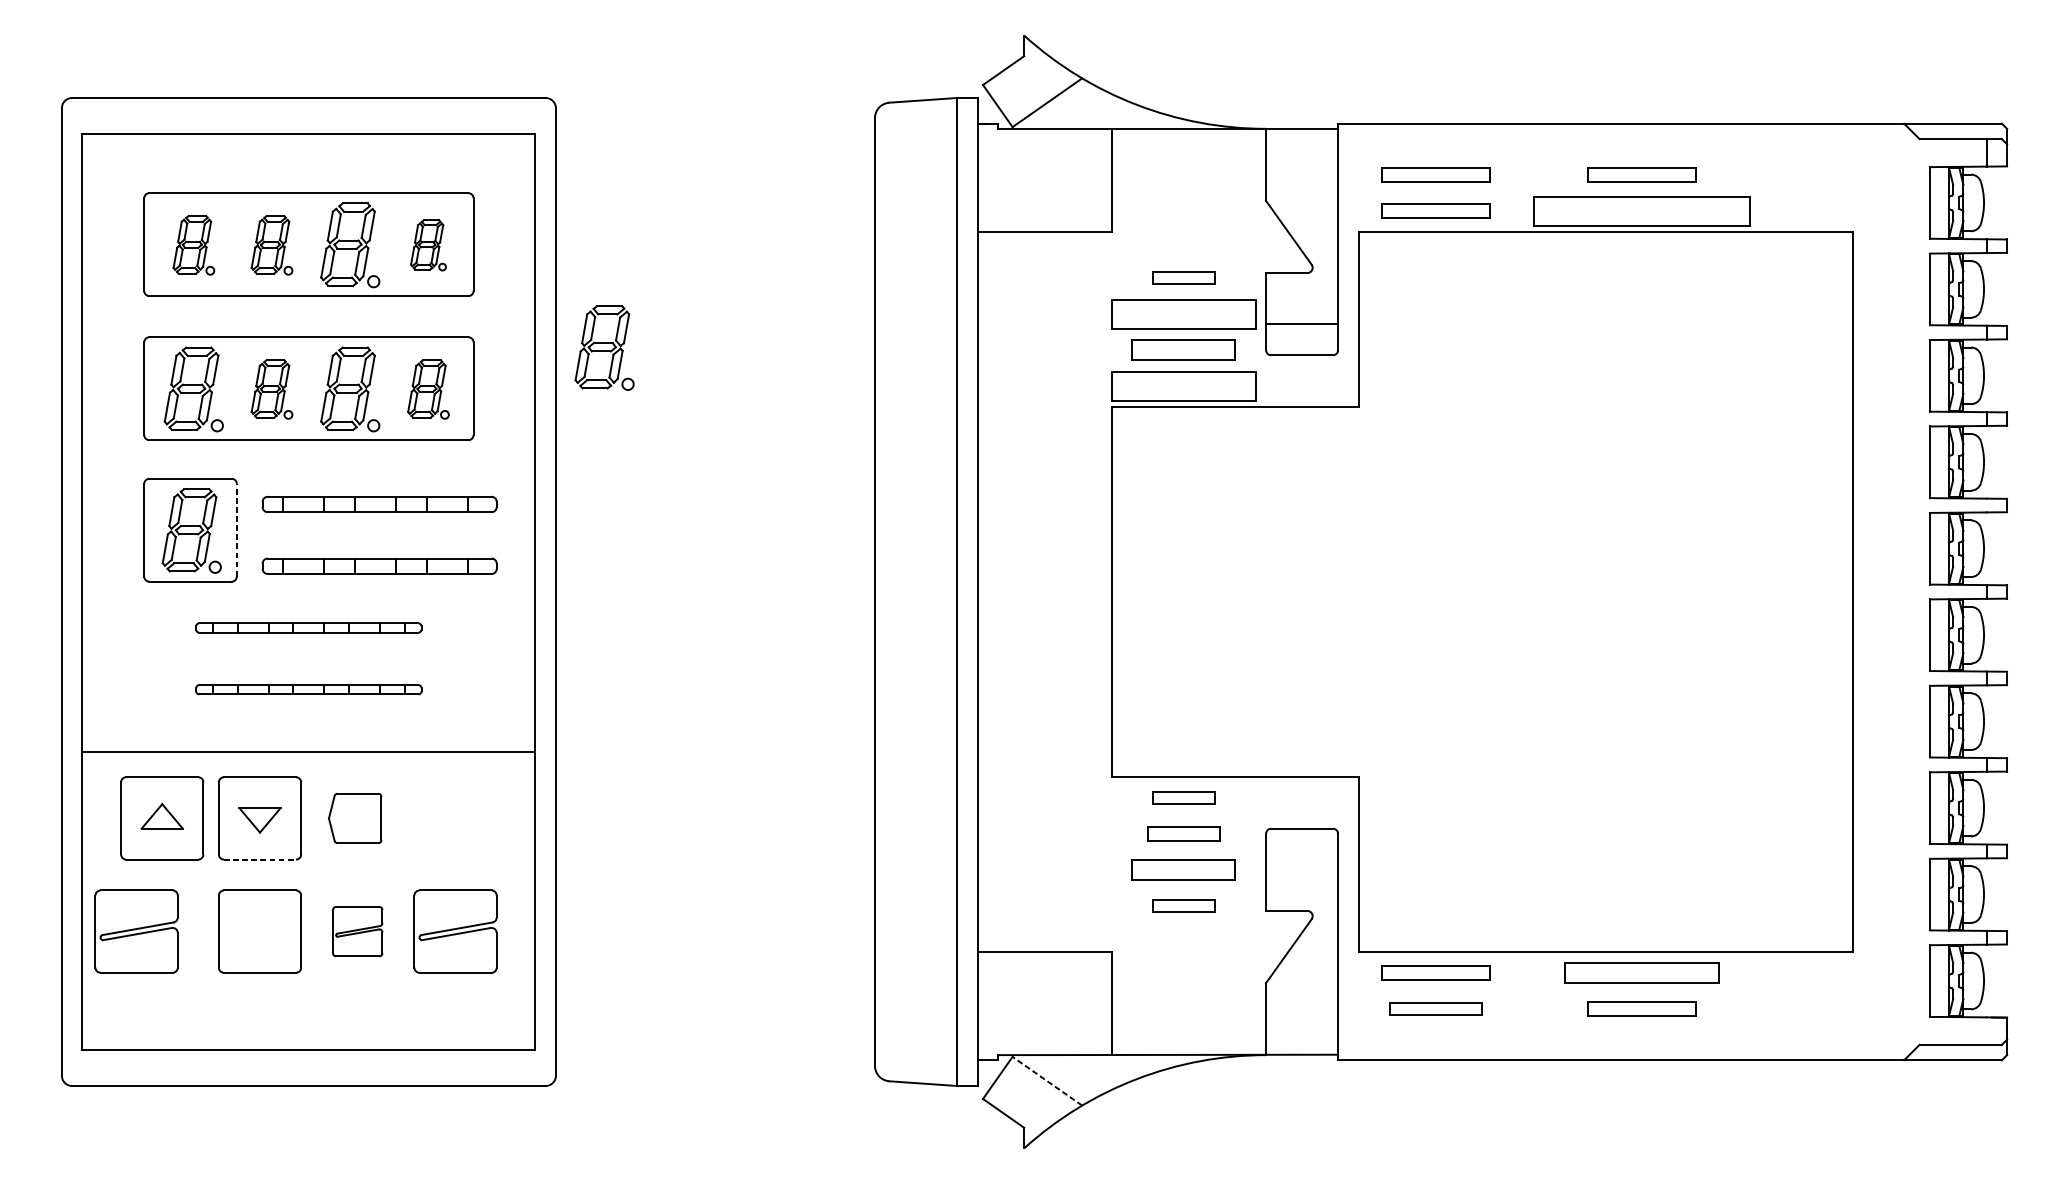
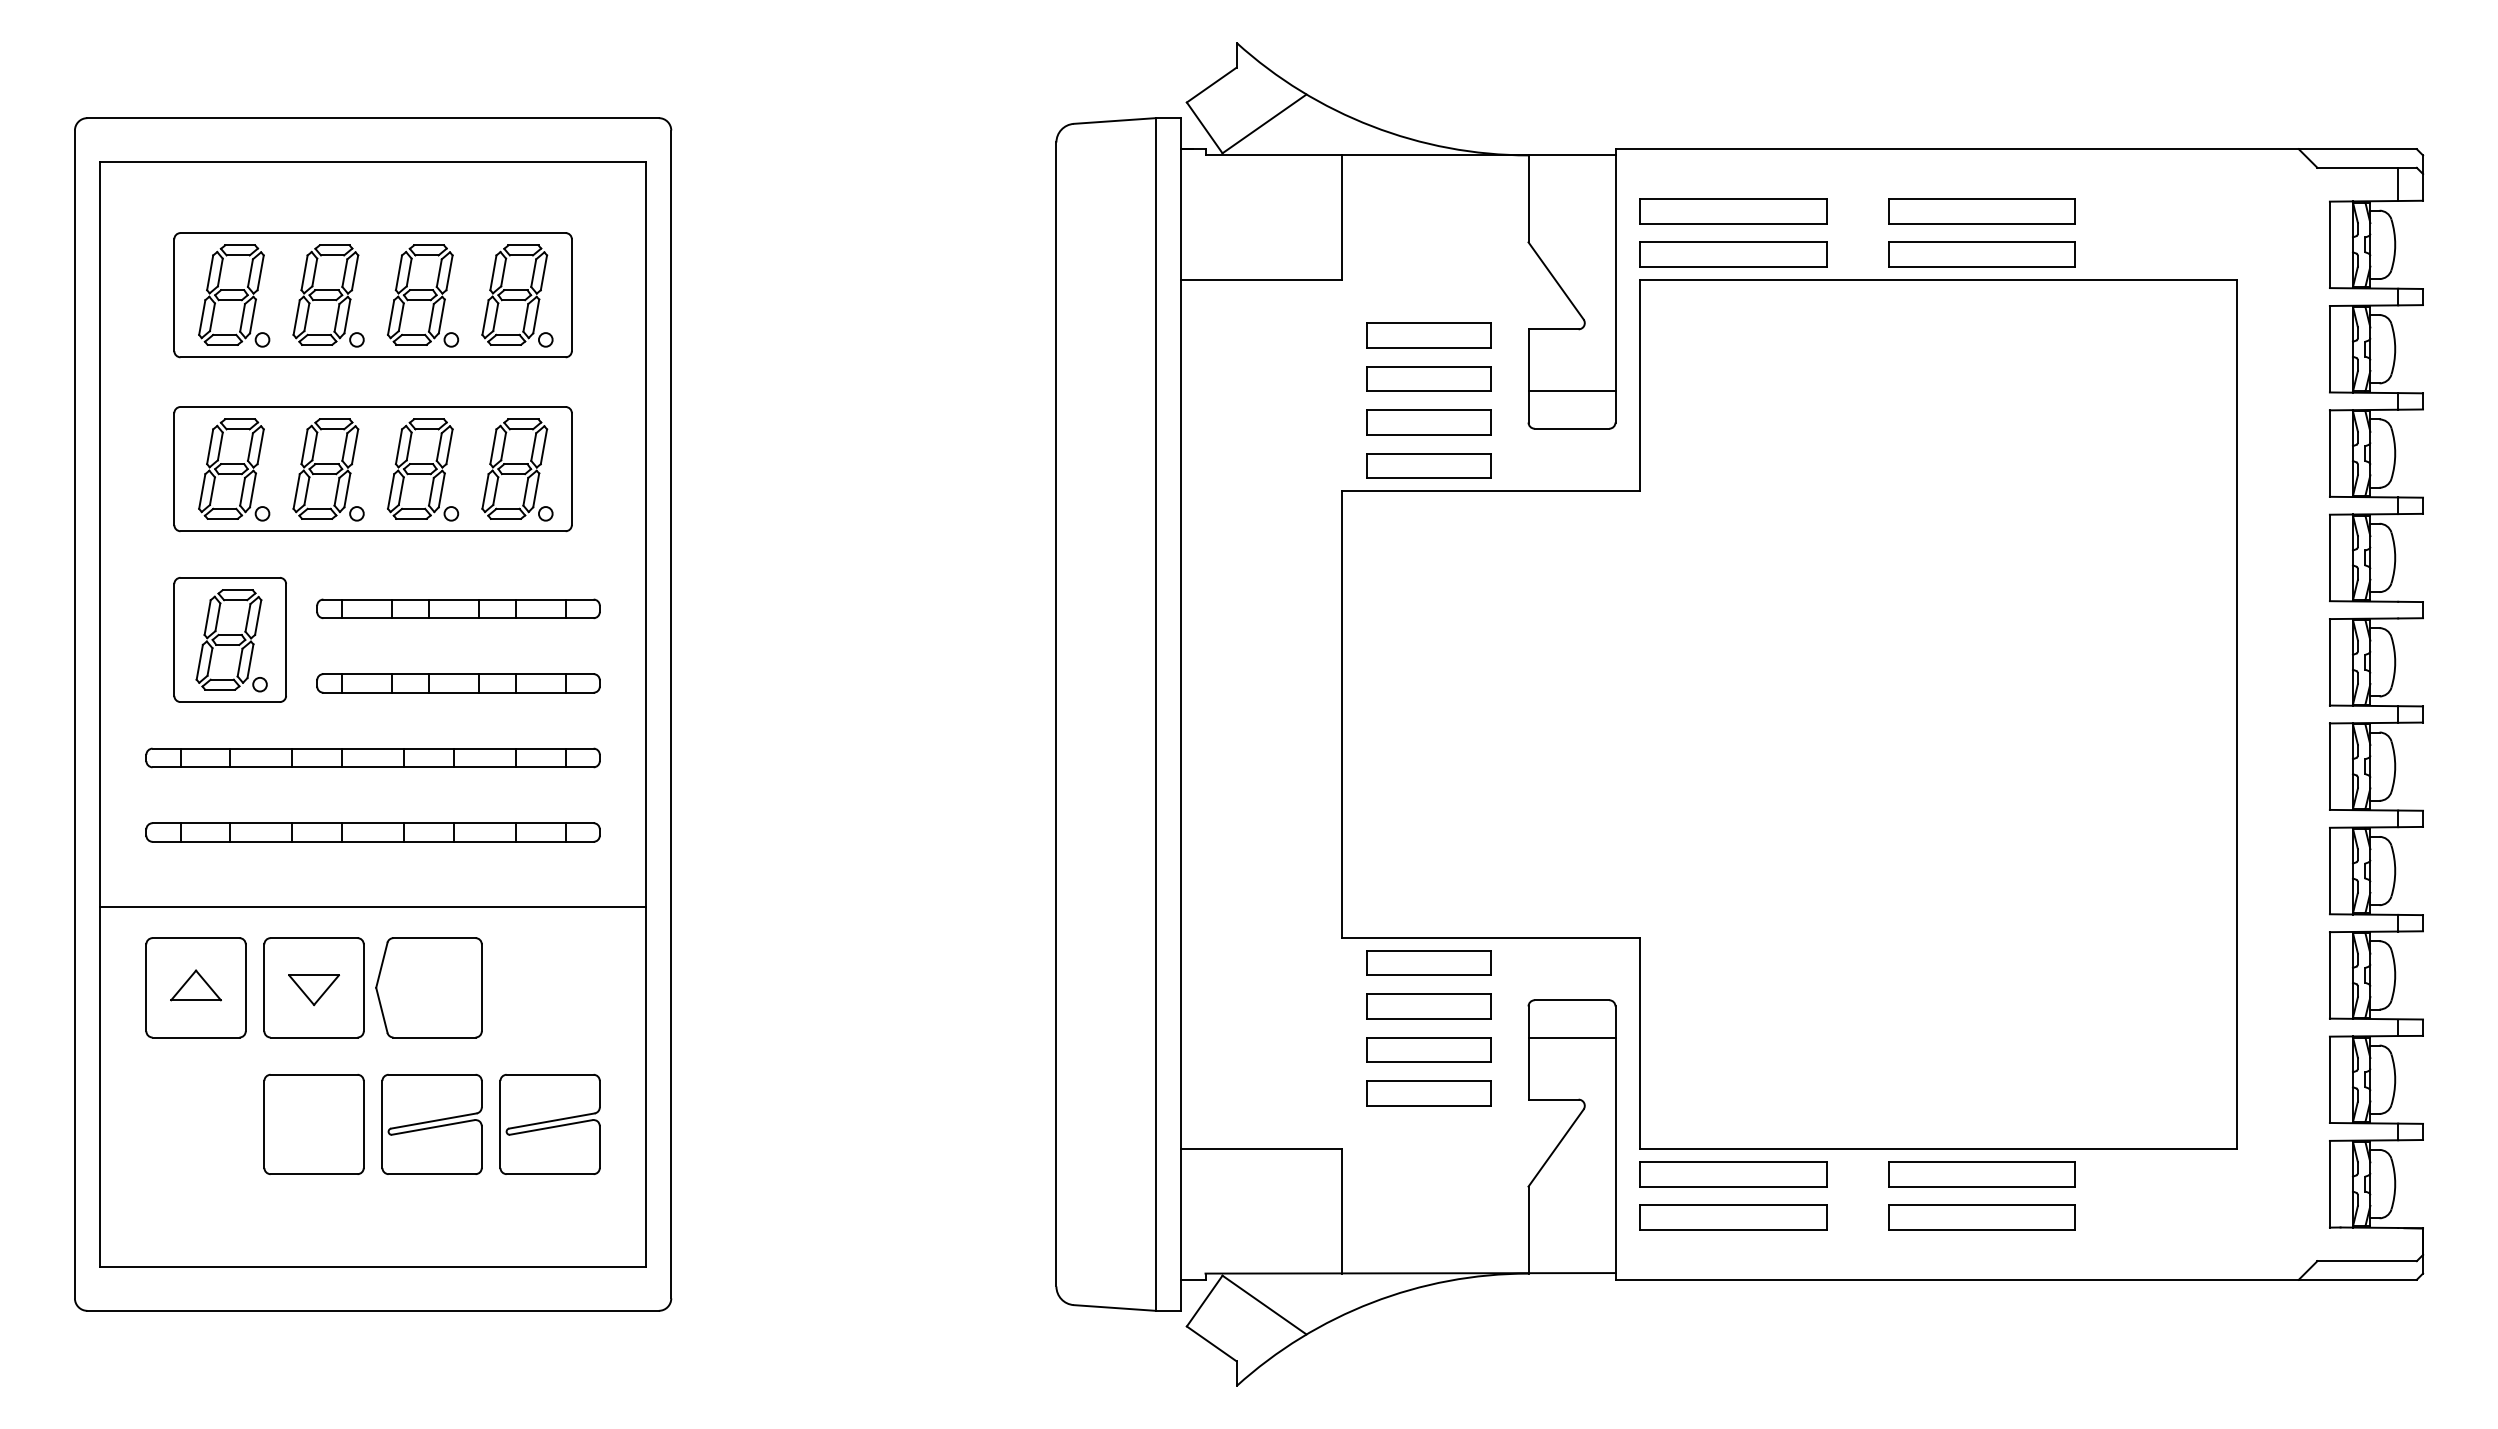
part: (1435, 175) -> (1733, 211), size x1.43
part: (1641, 175) -> (1981, 211), size x1.43
part: (1435, 210) -> (1733, 254), size x1.43
part: (1641, 210) -> (1981, 254), size x0.71
part: (194, 244) -> (234, 295), size x1.43
part: (271, 244) -> (328, 295), size x1.43
part: (428, 244) -> (517, 295), size x1.67
part: (1183, 278) -> (1428, 335), size x1.67
part: (1183, 313) -> (1428, 378), size x0.71
part: (604, 347) -> (730, 419), removed
part: (1183, 385) -> (1428, 465), size x0.71
part: (271, 389) -> (328, 469), size x1.43
part: (428, 389) -> (517, 469), size x1.43
line: (237, 529) -> (286, 639), dashed -> solid
part: (308, 627) -> (372, 757), size x1.67
part: (308, 689) -> (372, 832), size x1.67
part: (1183, 797) -> (1428, 962), size x1.67
part: (354, 818) -> (428, 987), size x1.67
part: (1183, 833) -> (1428, 1006), size x1.43
line: (260, 859) -> (314, 1037), dashed -> solid
line: (1301, 859) -> (1571, 1037), added
part: (1183, 905) -> (1428, 1093), size x1.67
part: (136, 931) -> (164, 1124), removed
part: (357, 931) -> (431, 1124), size x1.67
part: (1435, 973) -> (1733, 1174), size x1.43
part: (1435, 1008) -> (1733, 1217), size x1.67
part: (1641, 1008) -> (1981, 1217), size x1.43
line: (1047, 1080) -> (1264, 1304), dashed -> solid

